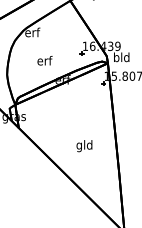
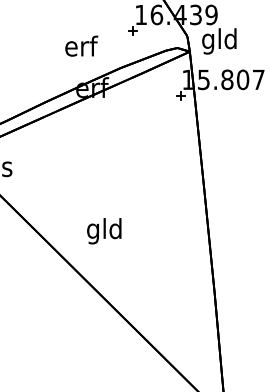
text: (116, 58) -> (208, 41), bld -> gld
text: (44, 60) -> (80, 45), moved
text: (84, 146) -> (104, 232), moved

